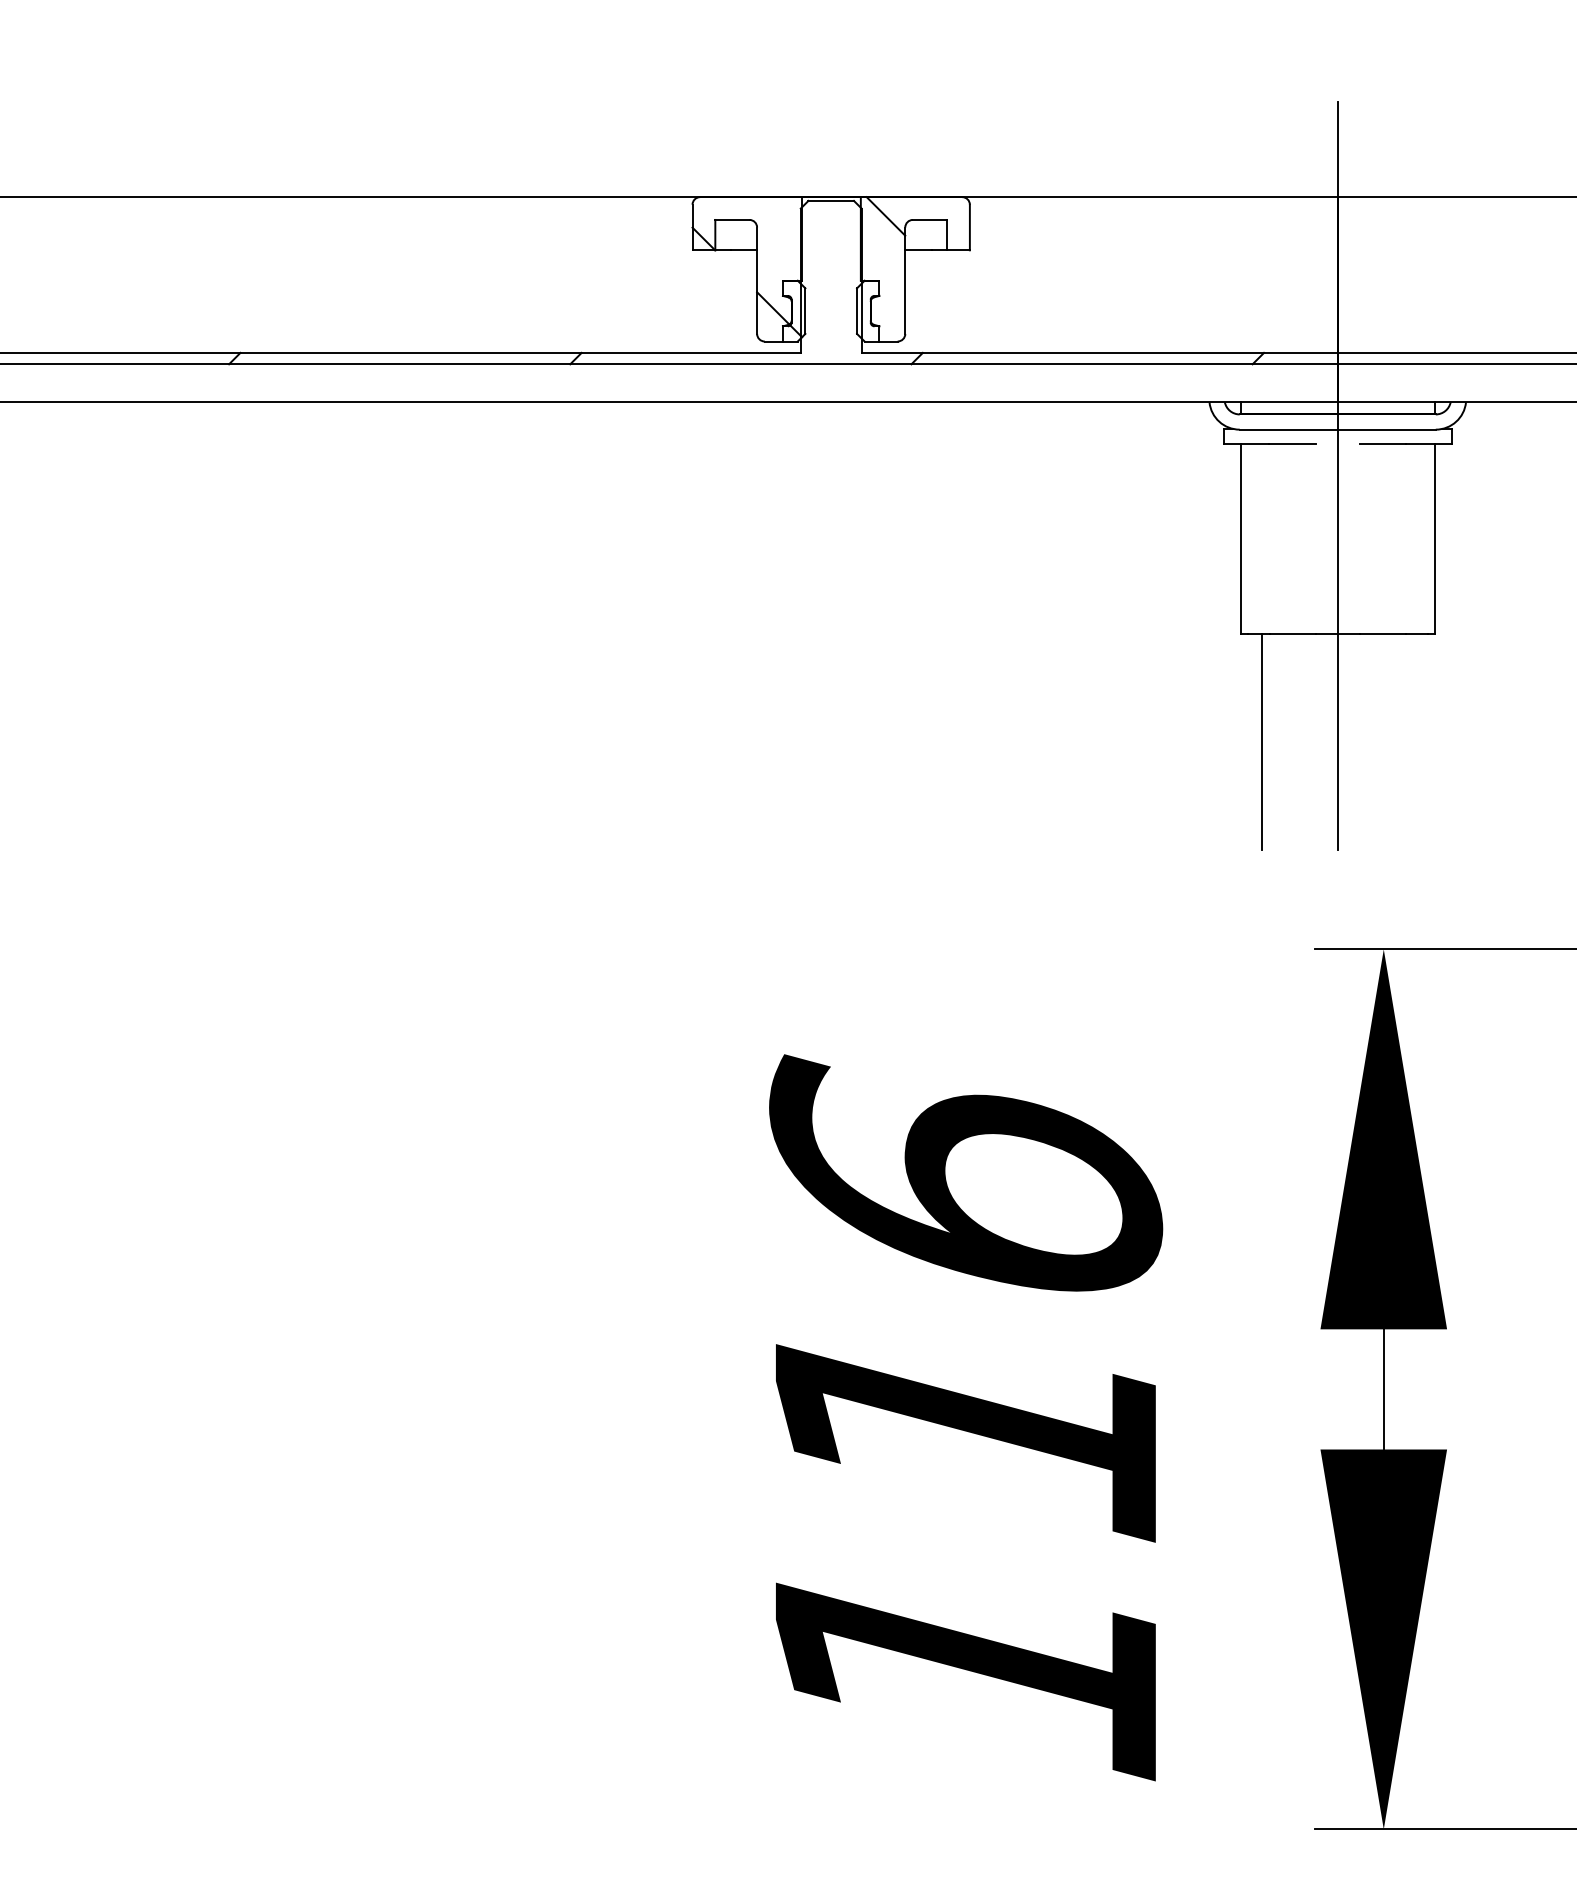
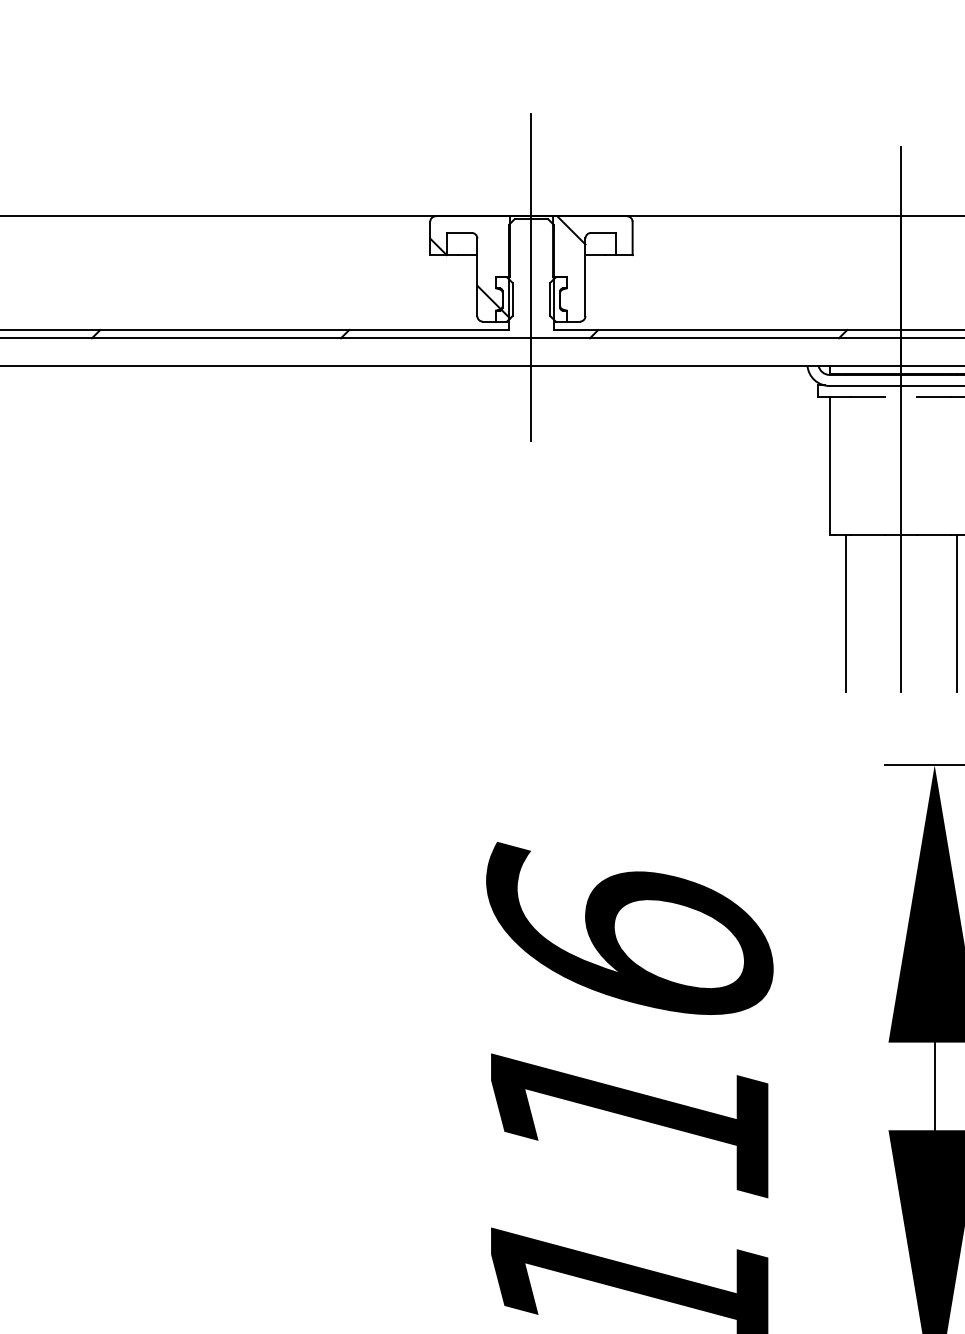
line: (831, 280) -> (531, 277), added
line: (1413, 741) -> (956, 613), added

